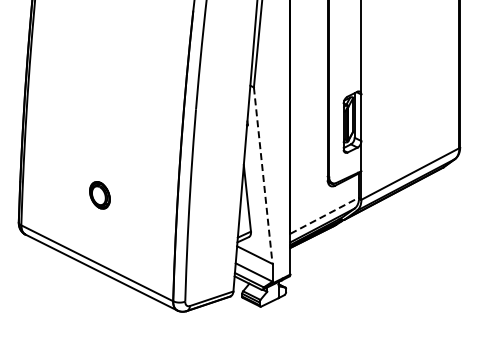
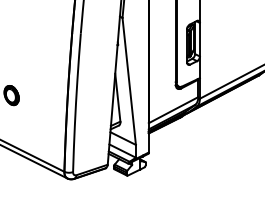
line: (263, 175) -> (129, 81), dashed -> solid
line: (324, 215) -> (173, 110), dashed -> solid

